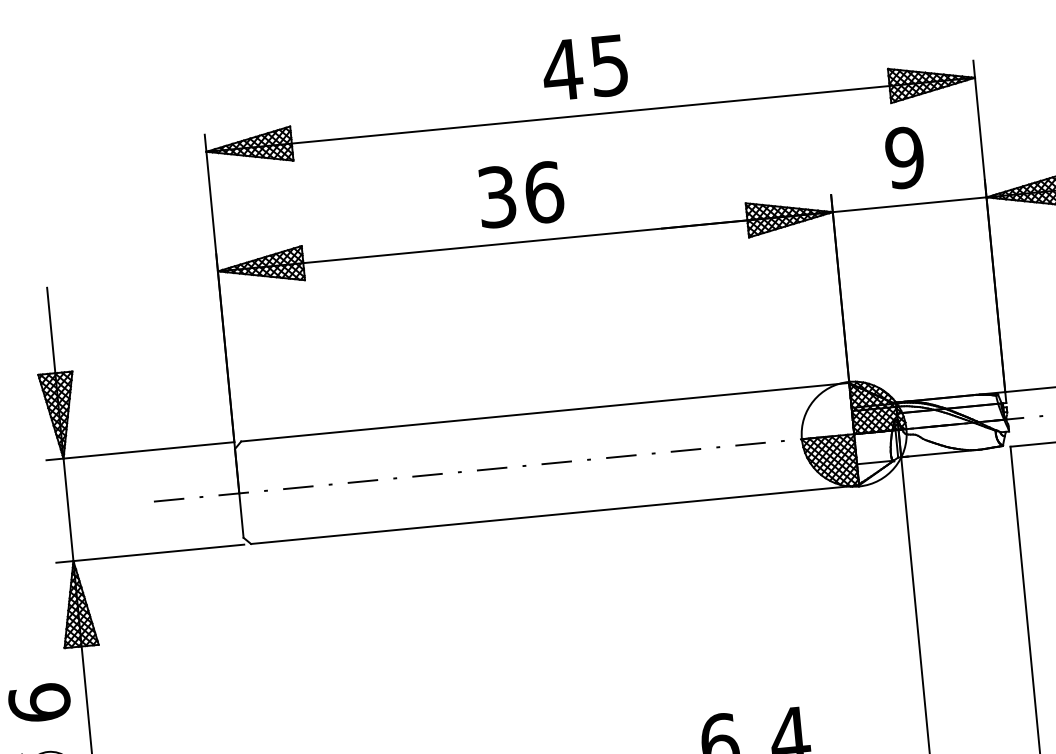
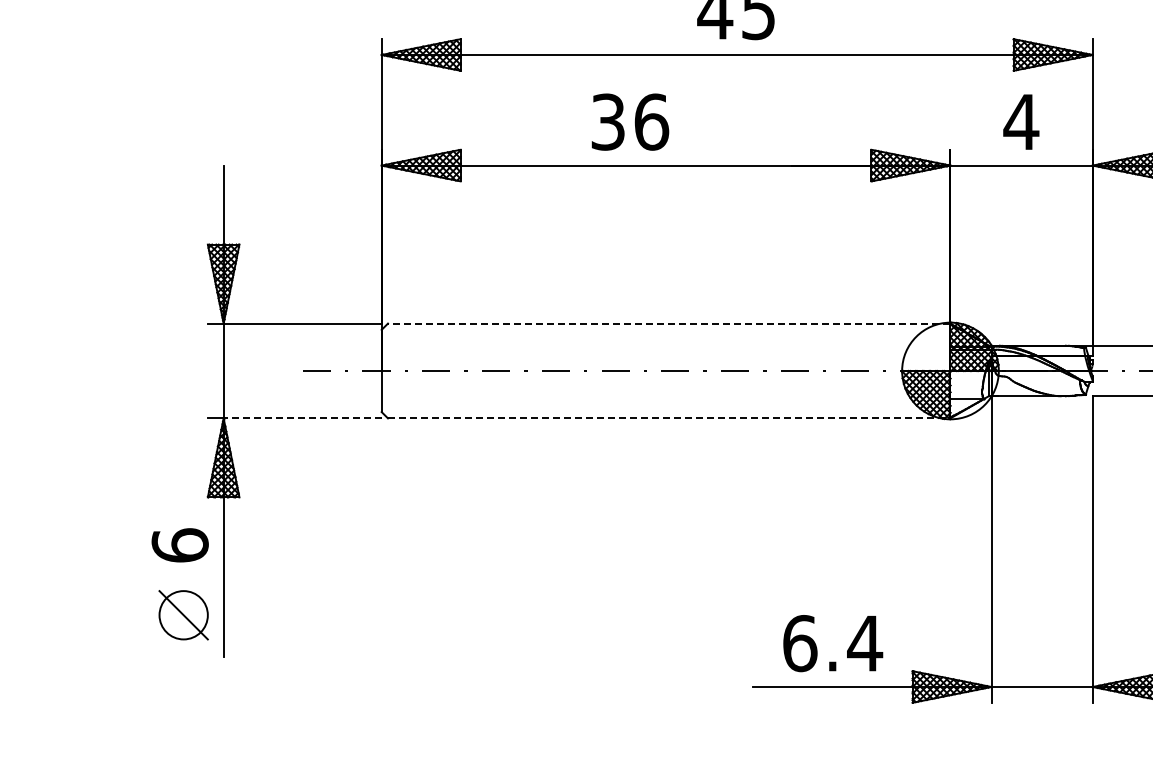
text: (904, 157) -> (1021, 121), 9 -> 4
text: (521, 194) -> (630, 121), moved
line: (544, 412) -> (668, 323), solid -> dashed
line: (555, 514) -> (669, 418), solid -> dashed
line: (158, 552) -> (302, 418), solid -> dashed

